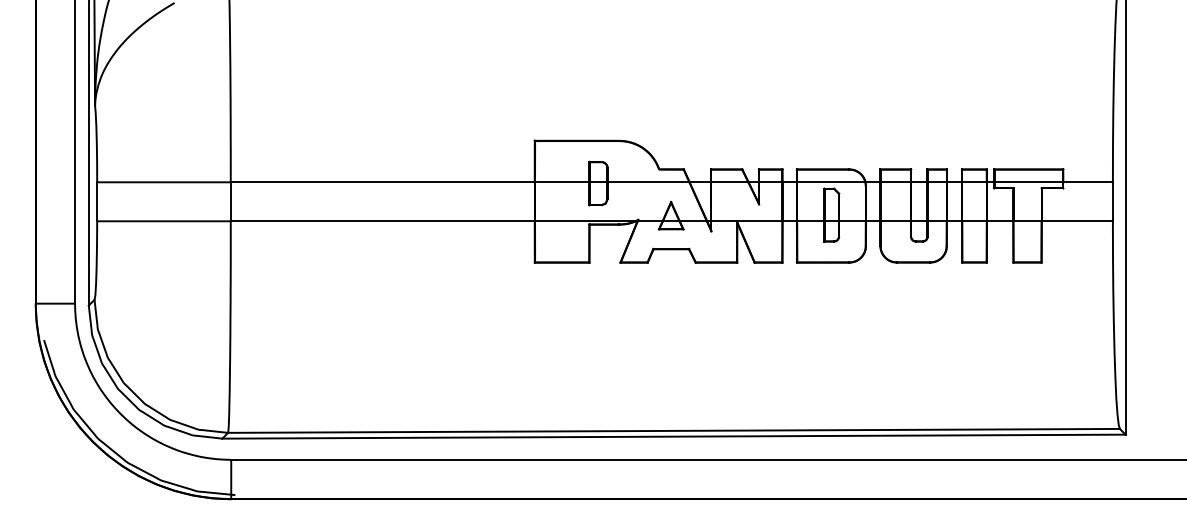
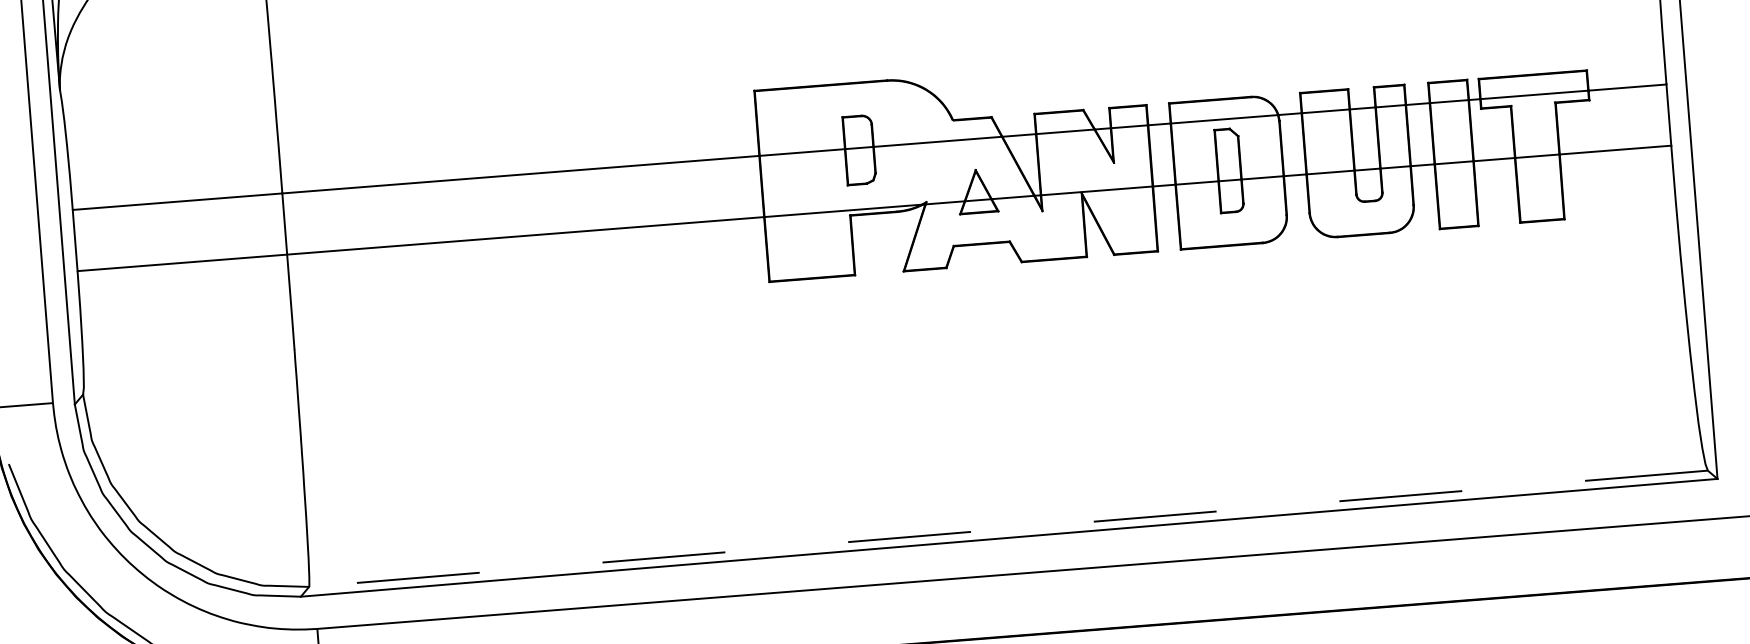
line: (673, 430) -> (1007, 528), solid -> dashed

